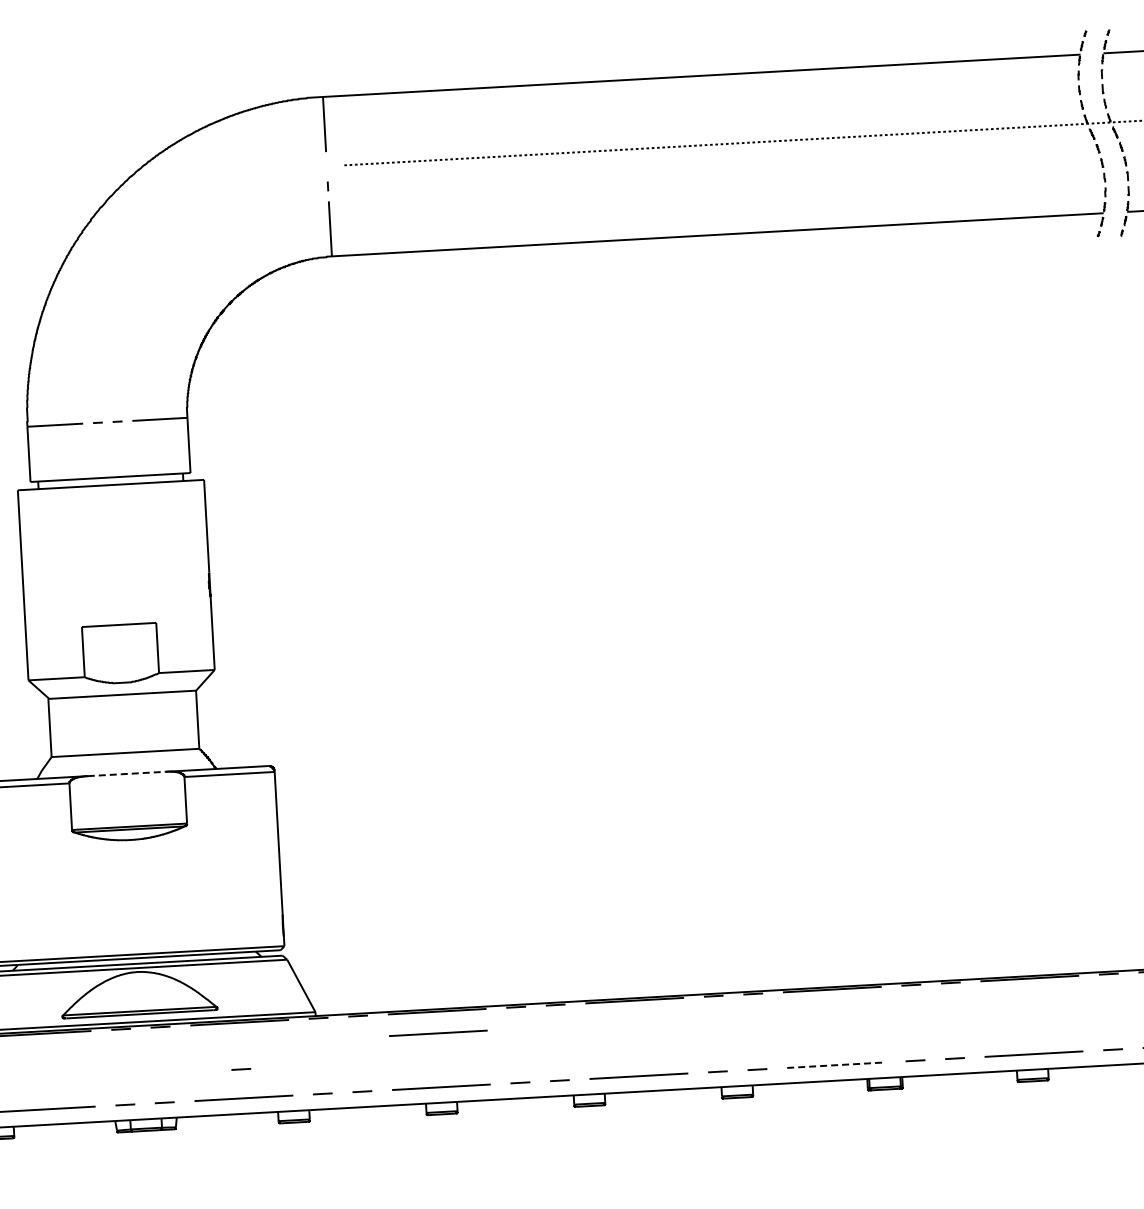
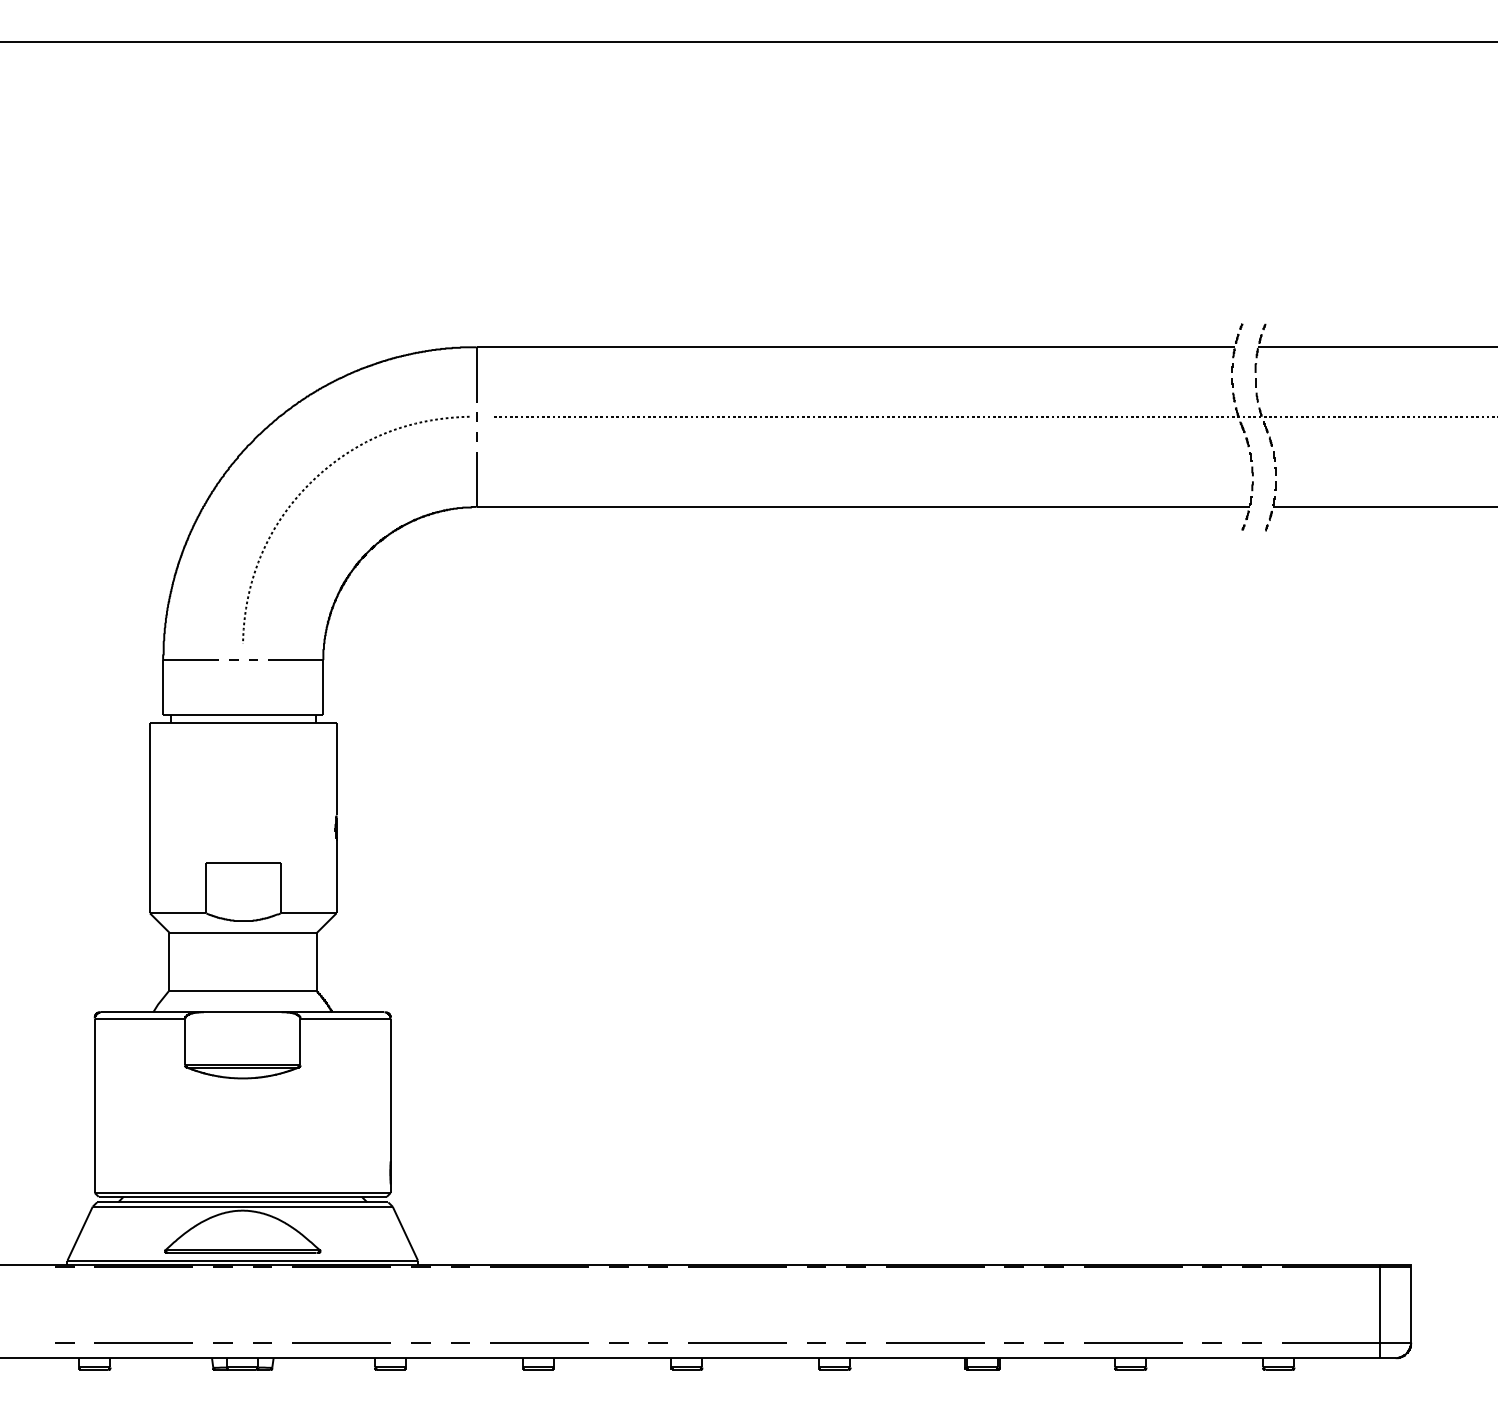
part: (168, 239) -> (314, 480), added
line: (126, 774) -> (242, 1012), dashed -> solid
line: (438, 1033) -> (539, 1288), removed
line: (836, 1065) -> (935, 1342), dashed -> solid
line: (241, 1069) -> (340, 1313), removed

